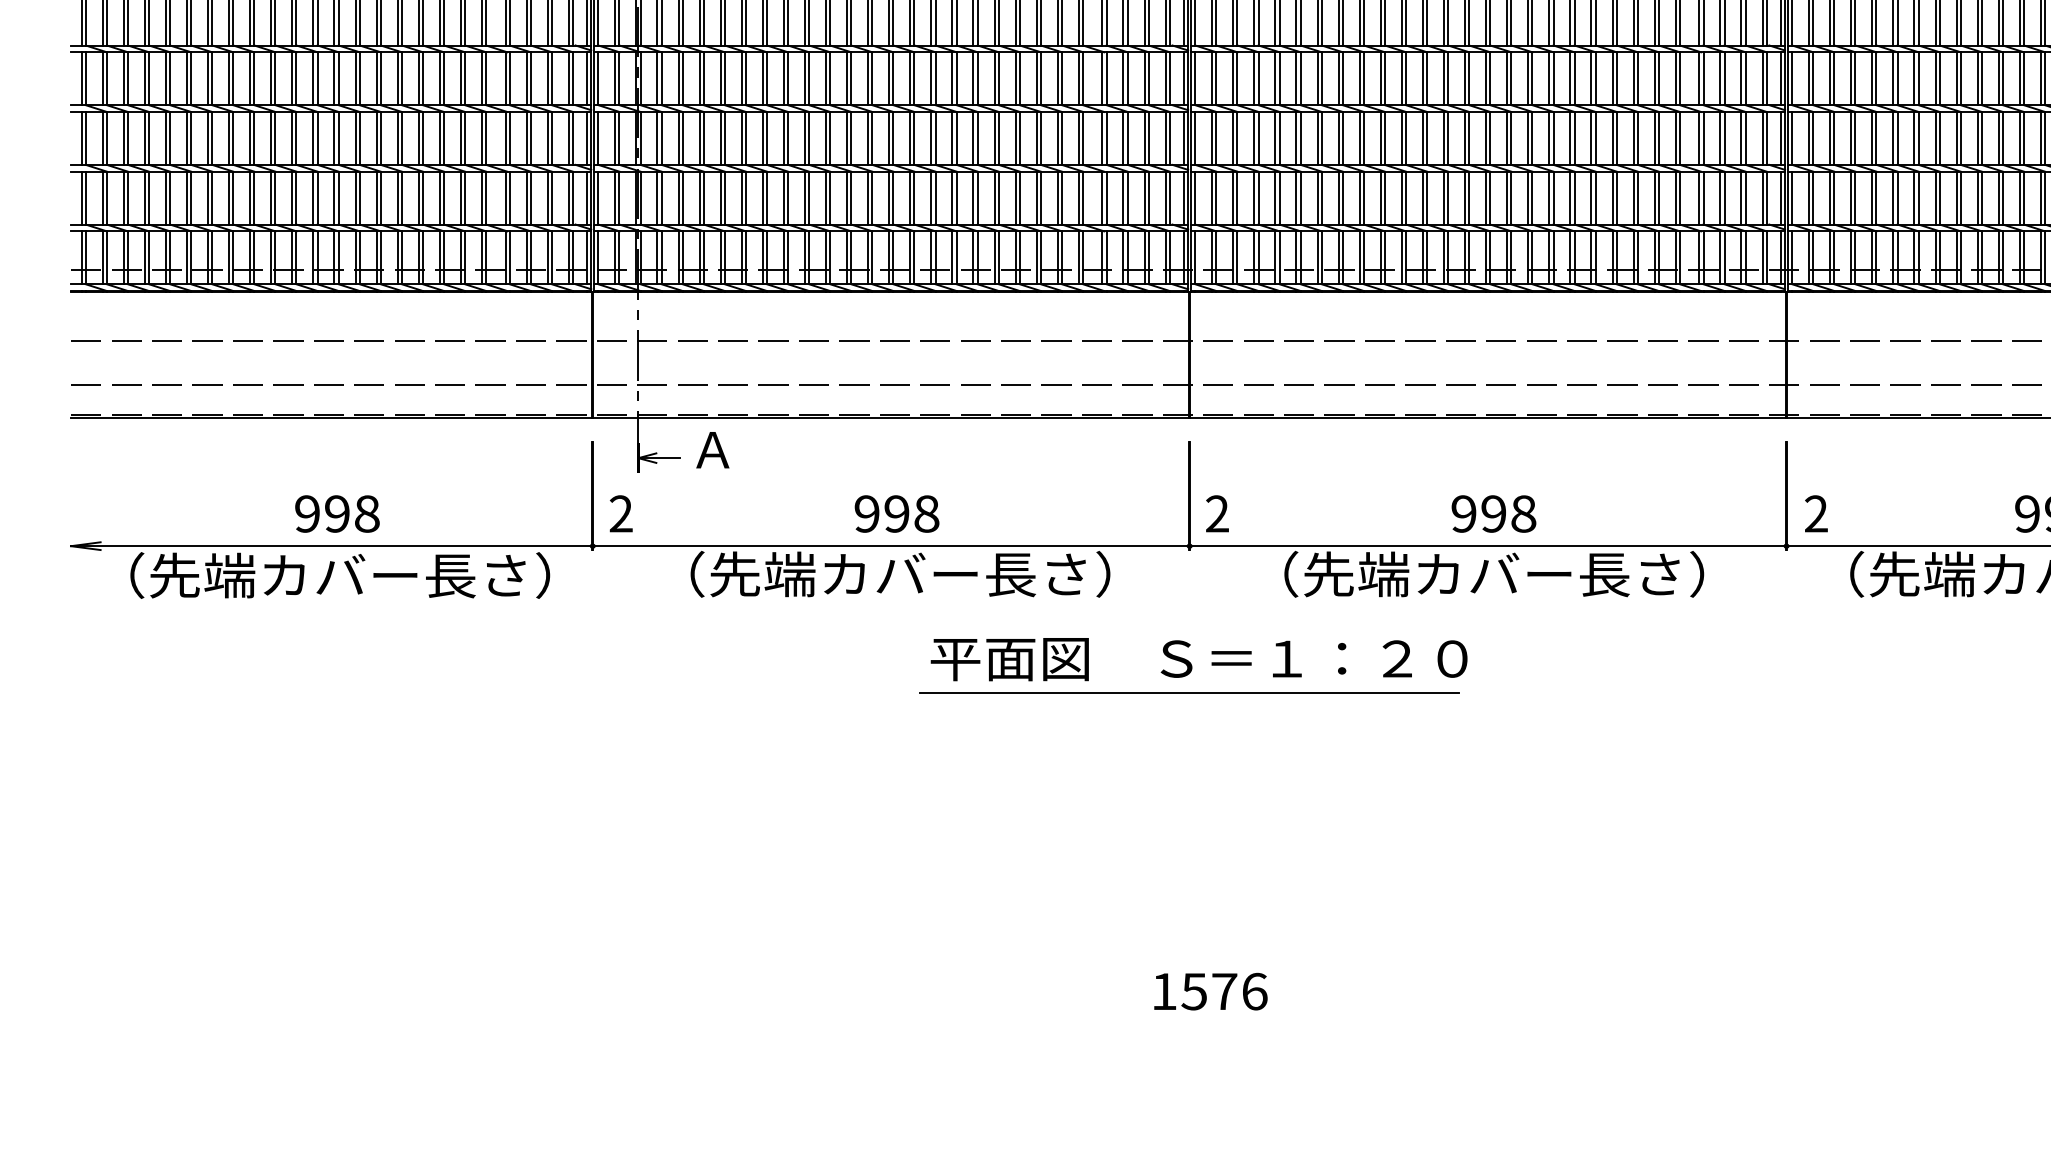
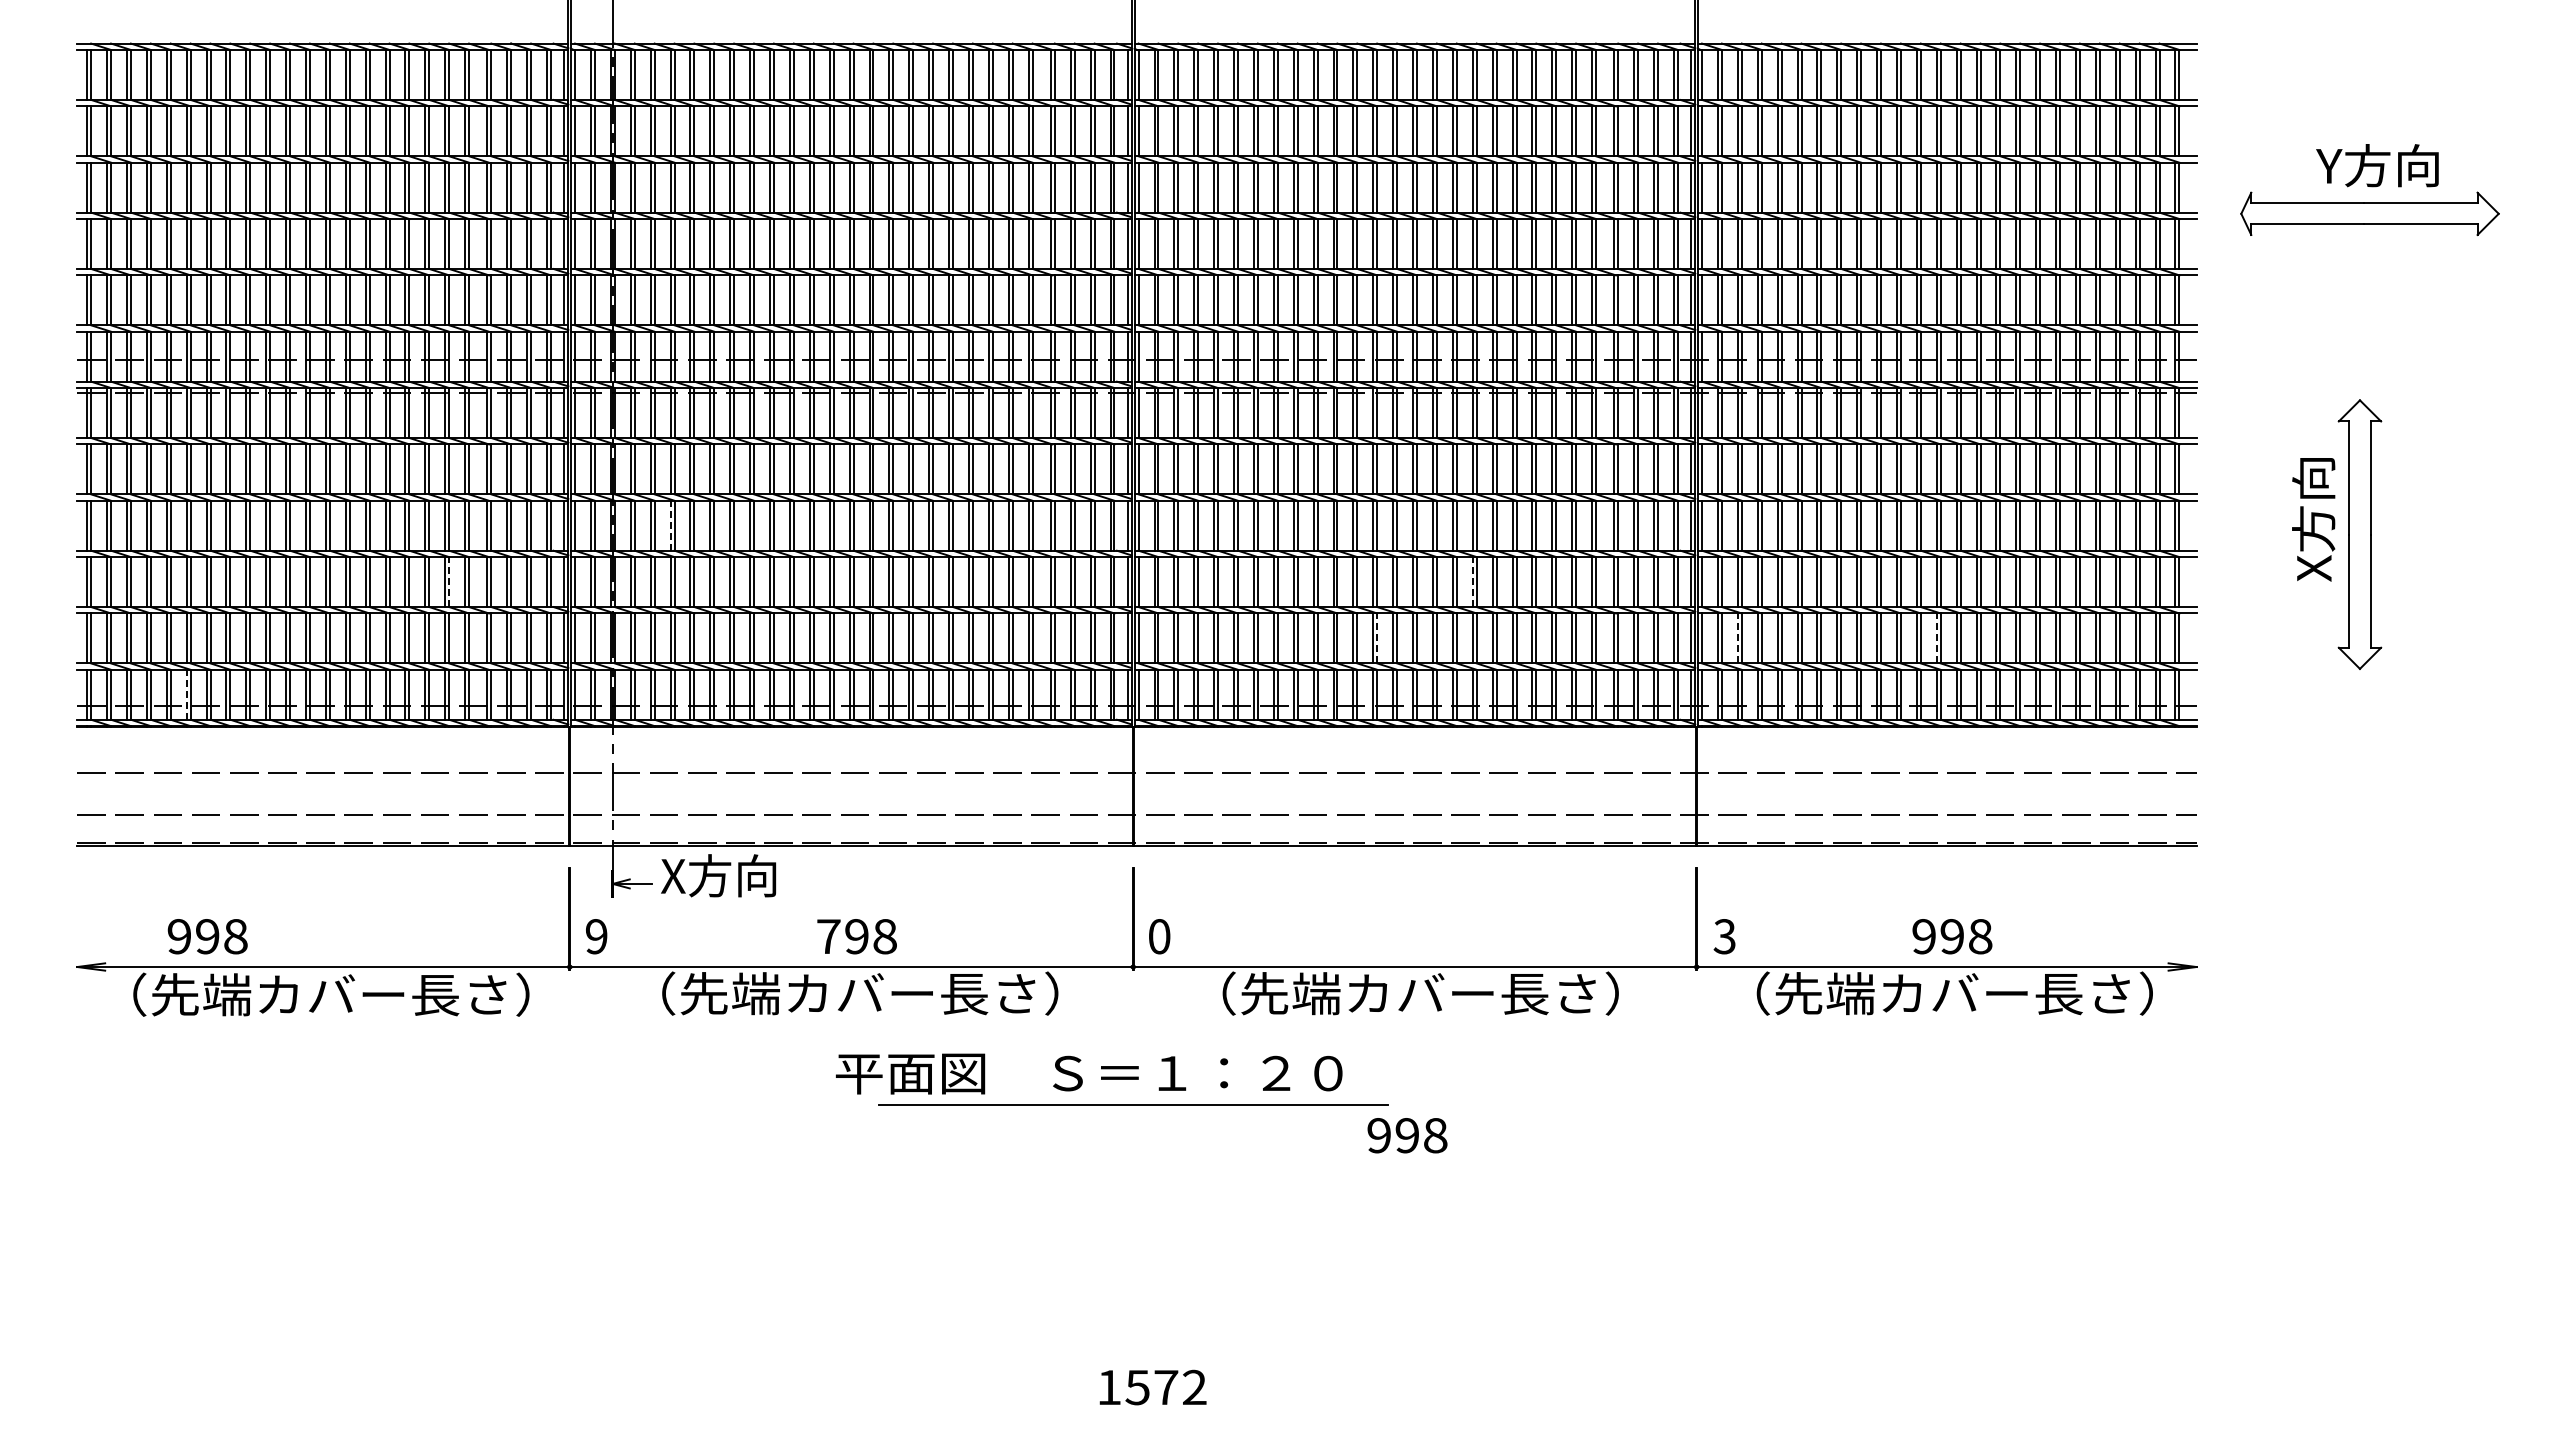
line: (699, 78) -> (670, 525), solid -> dashed
line: (465, 138) -> (449, 582), solid -> dashed
line: (1549, 138) -> (1472, 582), solid -> dashed
line: (1448, 198) -> (1377, 638), solid -> dashed
line: (1829, 198) -> (1737, 638), solid -> dashed
line: (2040, 198) -> (1936, 638), solid -> dashed
line: (186, 257) -> (186, 694), solid -> dashed
text: (750, 449) -> (718, 875), Ａ -> X方向
text: (337, 513) -> (207, 936), moved
text: (621, 513) -> (596, 936), 2 -> 9
text: (866, 513) -> (828, 936), 998 -> 798
text: (1217, 513) -> (1159, 936), 2 -> 0
text: (1493, 513) -> (1407, 1135), moved
text: (1815, 513) -> (1724, 936), 2 -> 3
text: (1199, 658) -> (1089, 1073), moved
text: (1254, 991) -> (1194, 1387), 1576 -> 1572

